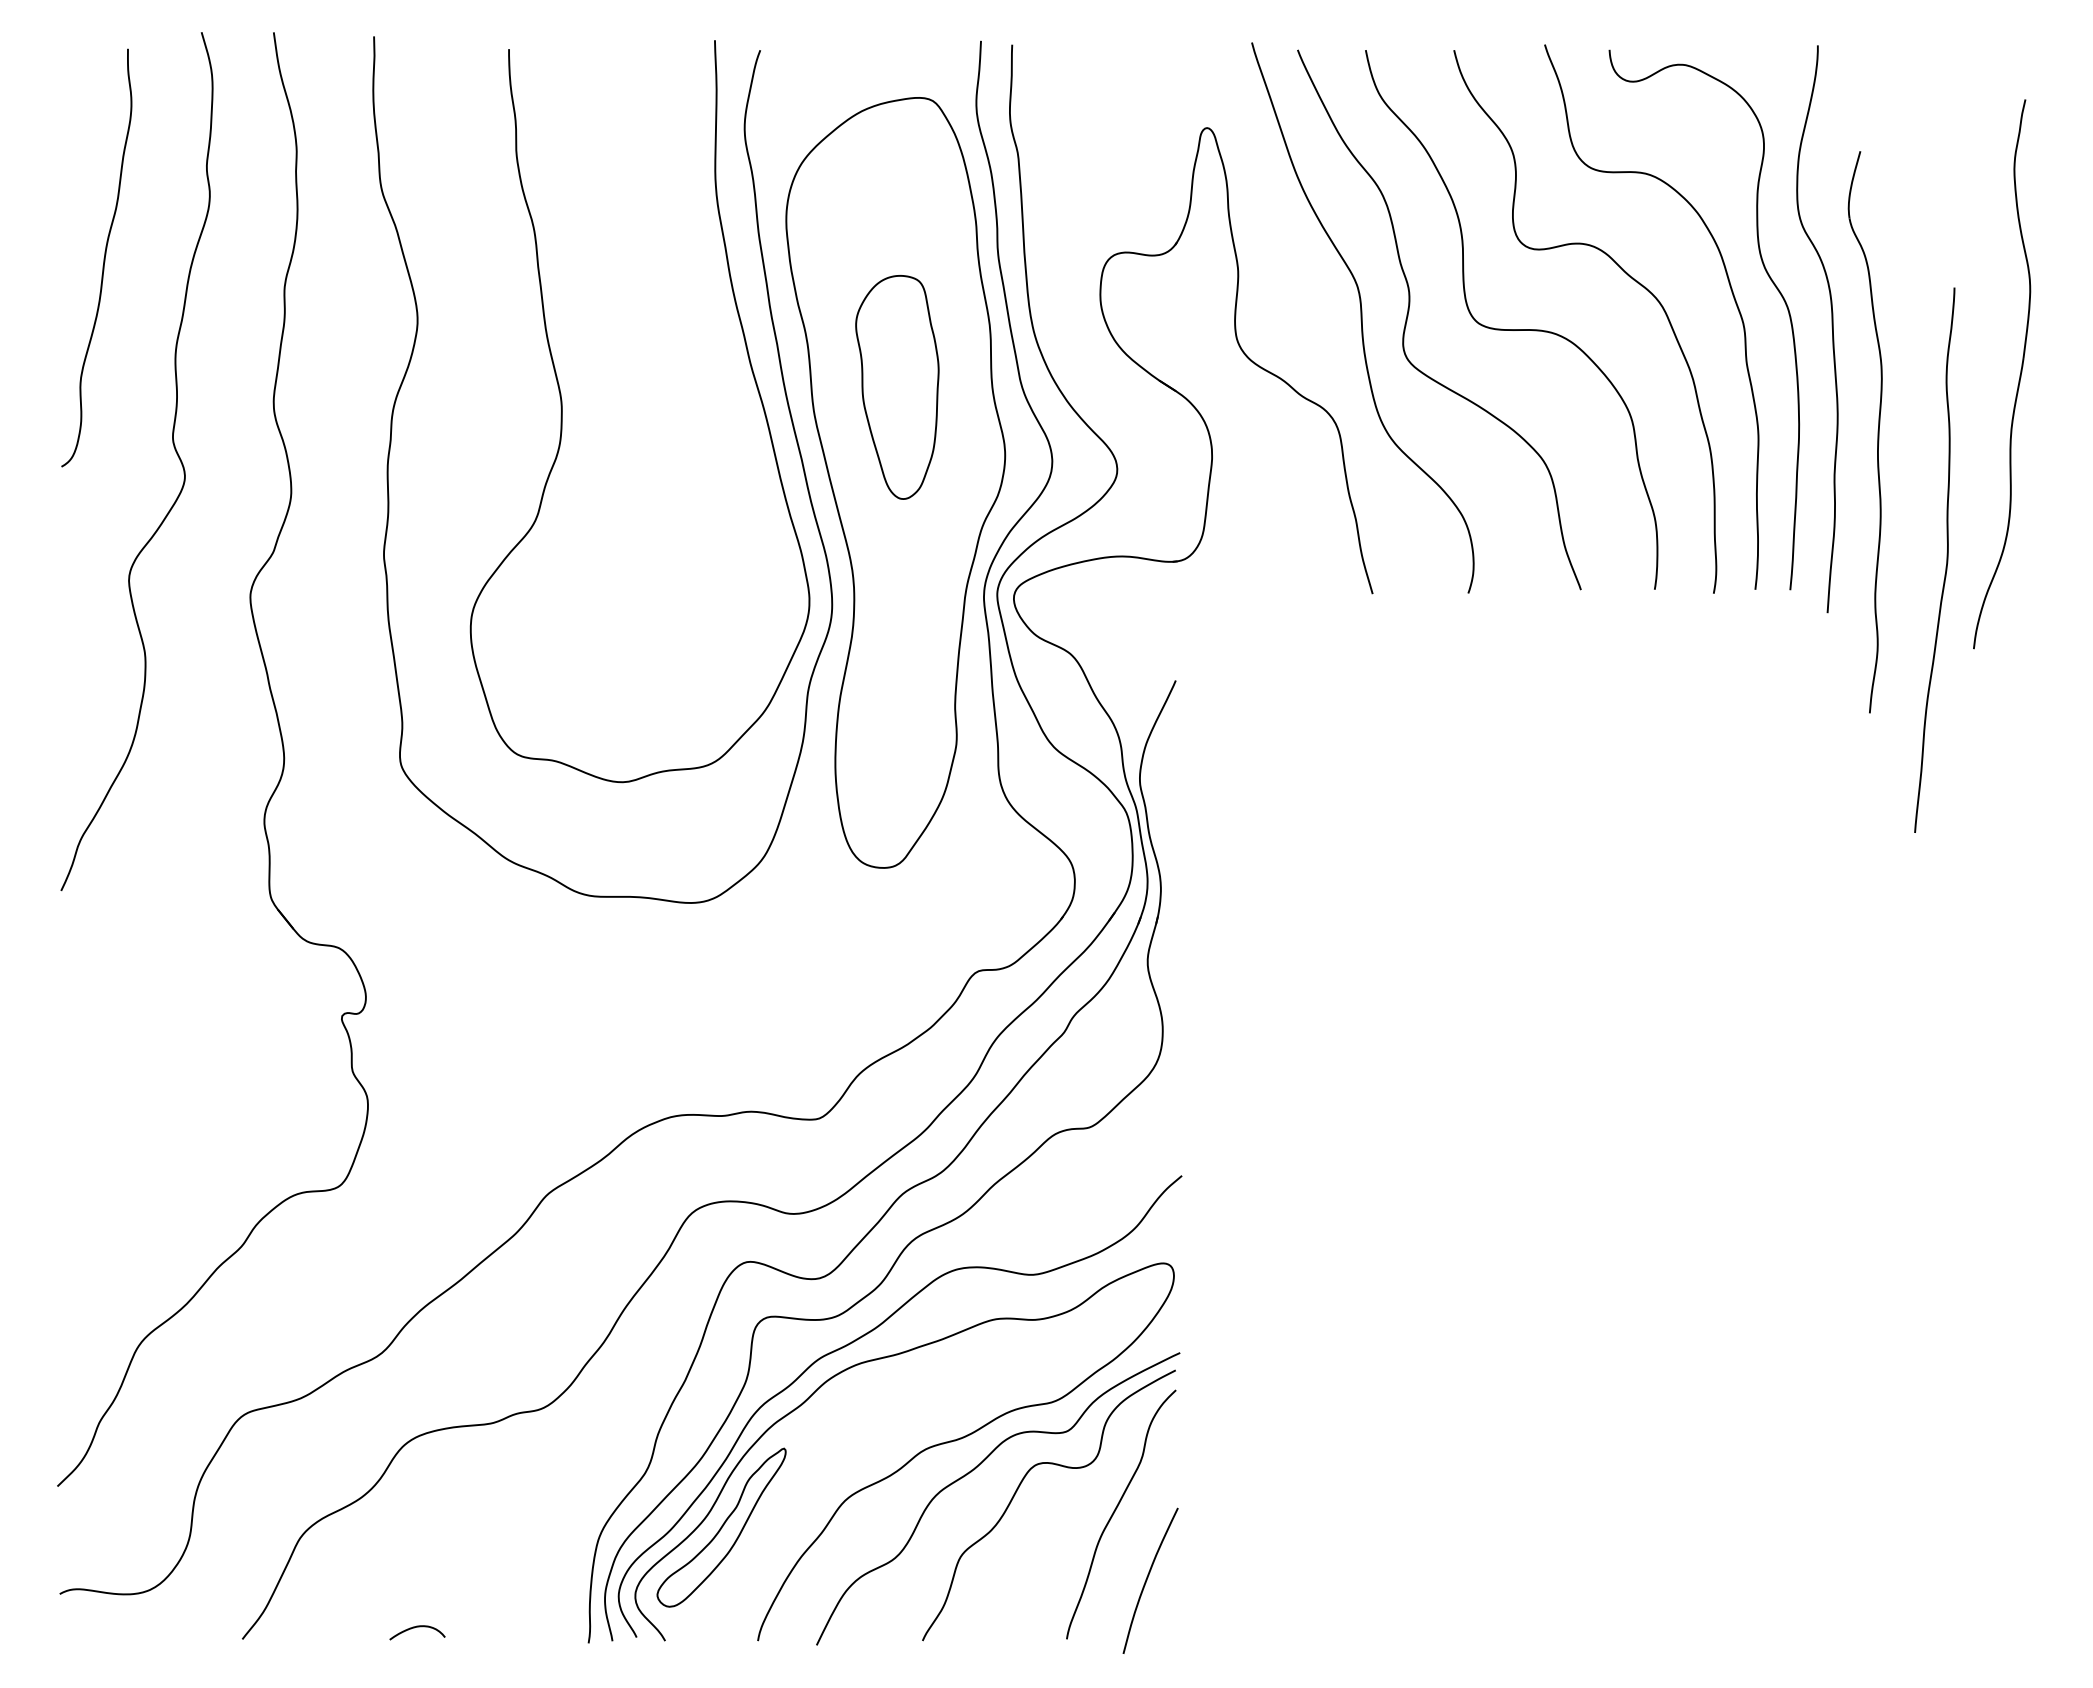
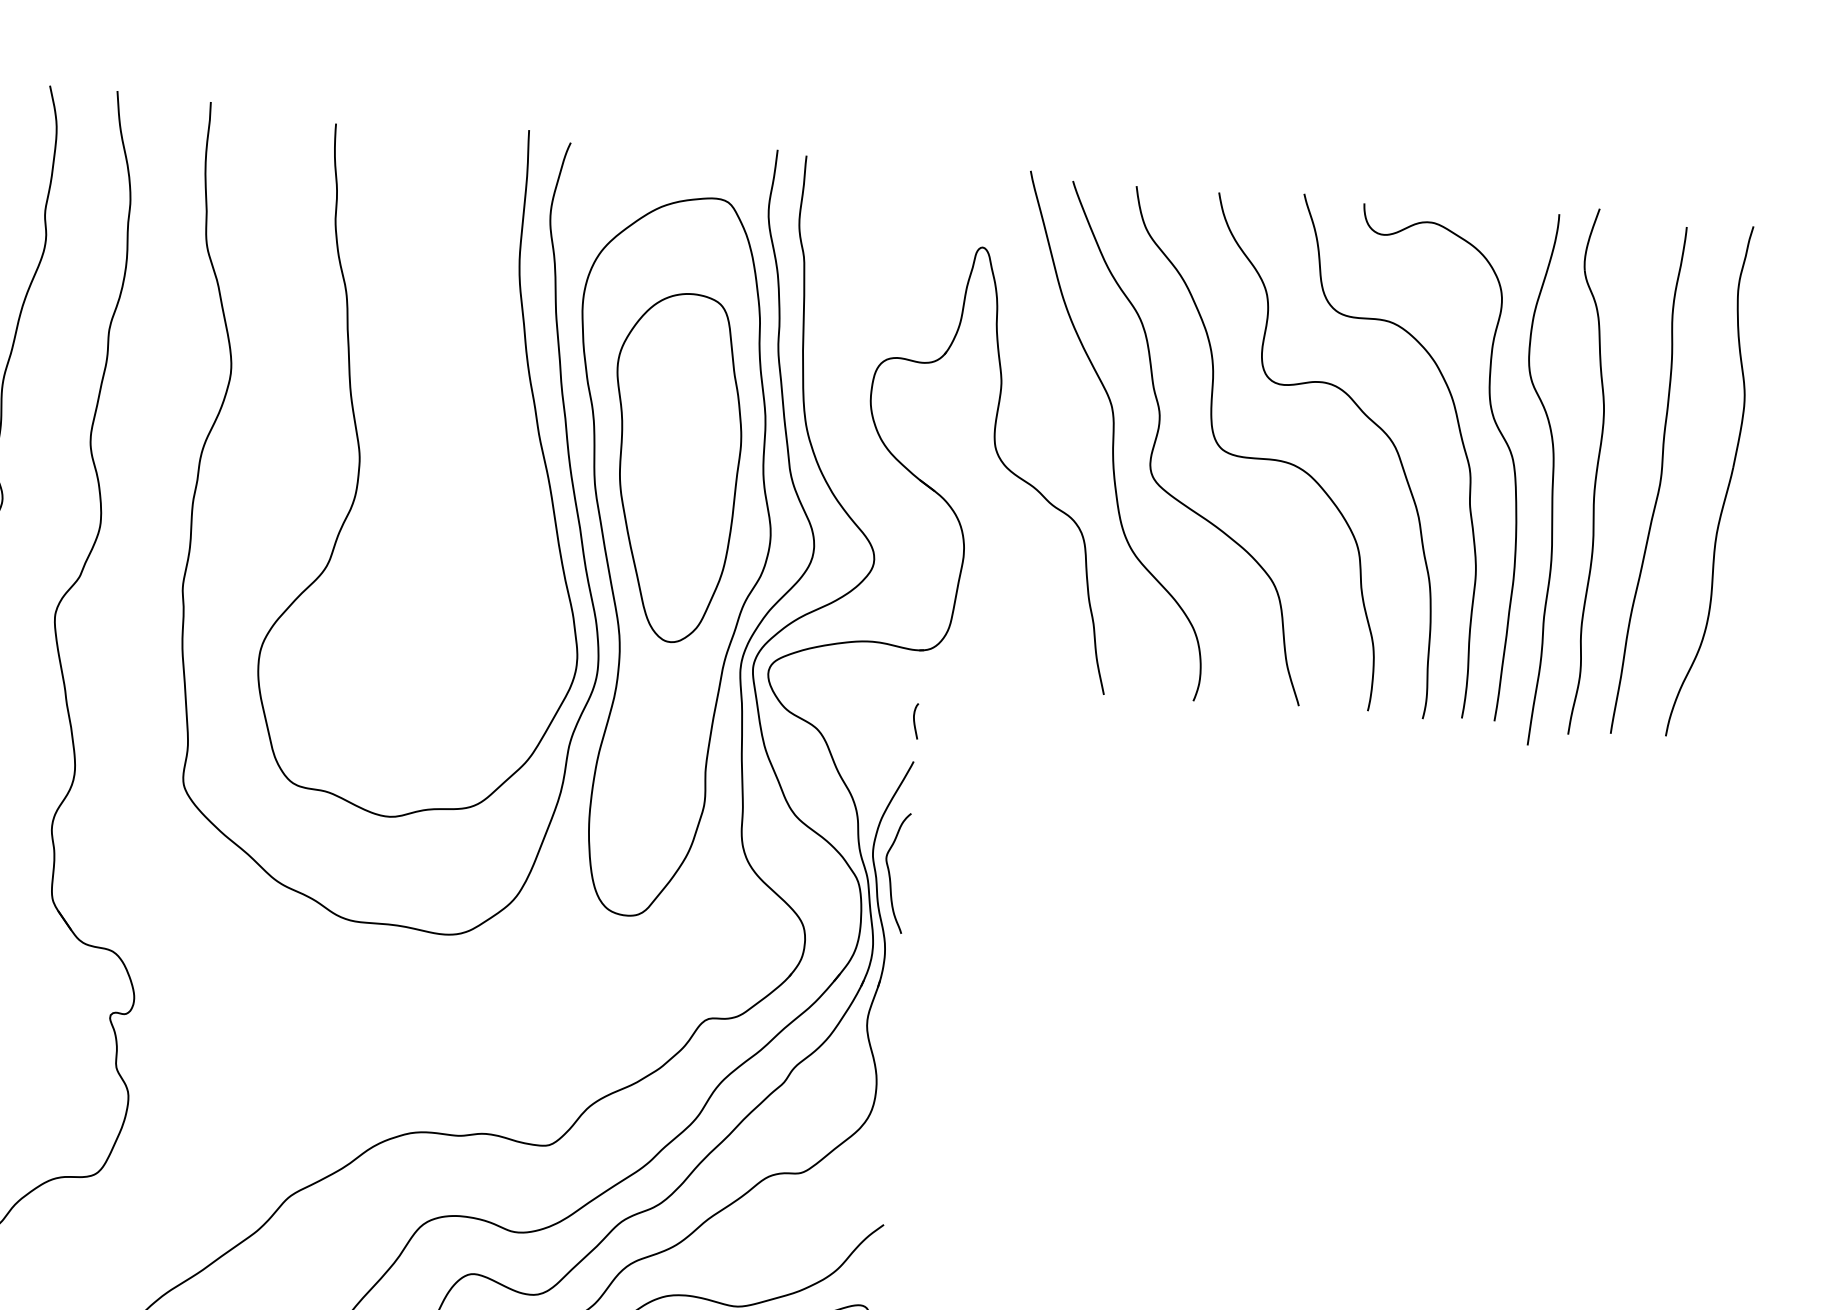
part: (2019, 375) -> (1728, 483), moved
part: (897, 387) -> (674, 467), size x1.67
part: (1877, 432) -> (1595, 472), moved
curve: (1946, 559) -> (1659, 480), moved
curve: (1173, 637) -> (914, 721), added
curve: (1159, 799) -> (889, 871), added

